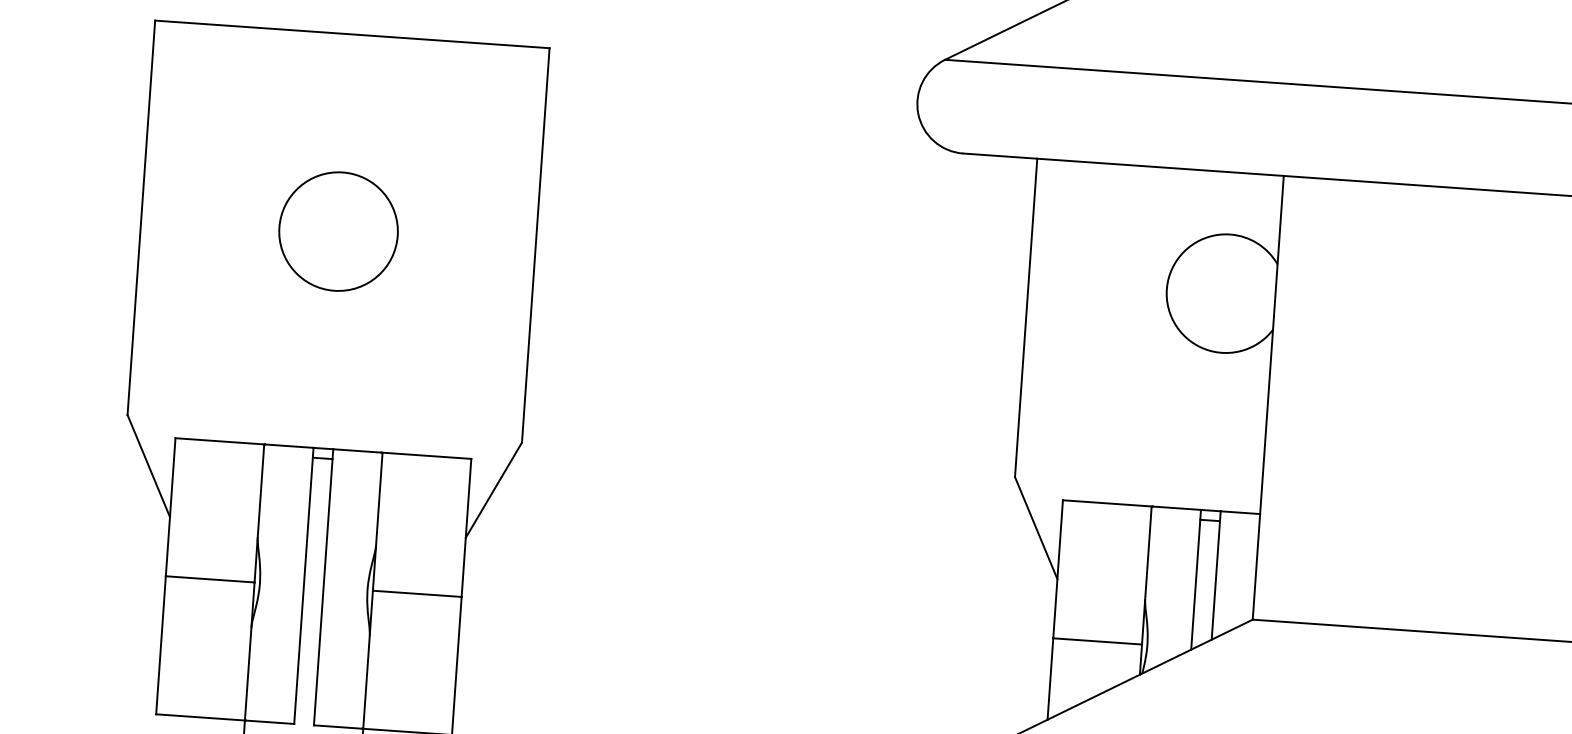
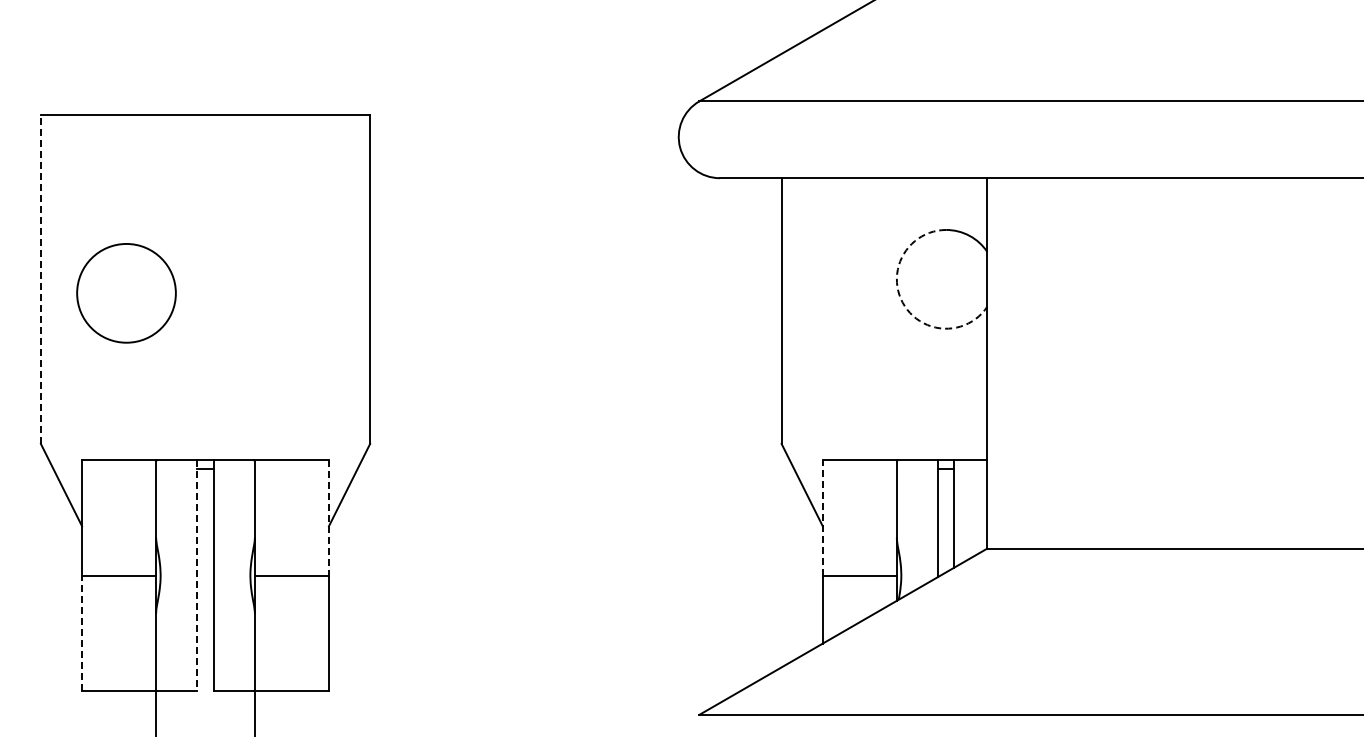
line: (140, 217) -> (40, 279), solid -> dashed
circle: (338, 231) -> (126, 293), moved
arc: (1171, 317) -> (902, 302), solid -> dashed
line: (465, 528) -> (328, 518), solid -> dashed
line: (1057, 569) -> (822, 518), solid -> dashed
line: (304, 586) -> (197, 576), solid -> dashed
line: (161, 645) -> (82, 633), solid -> dashed

